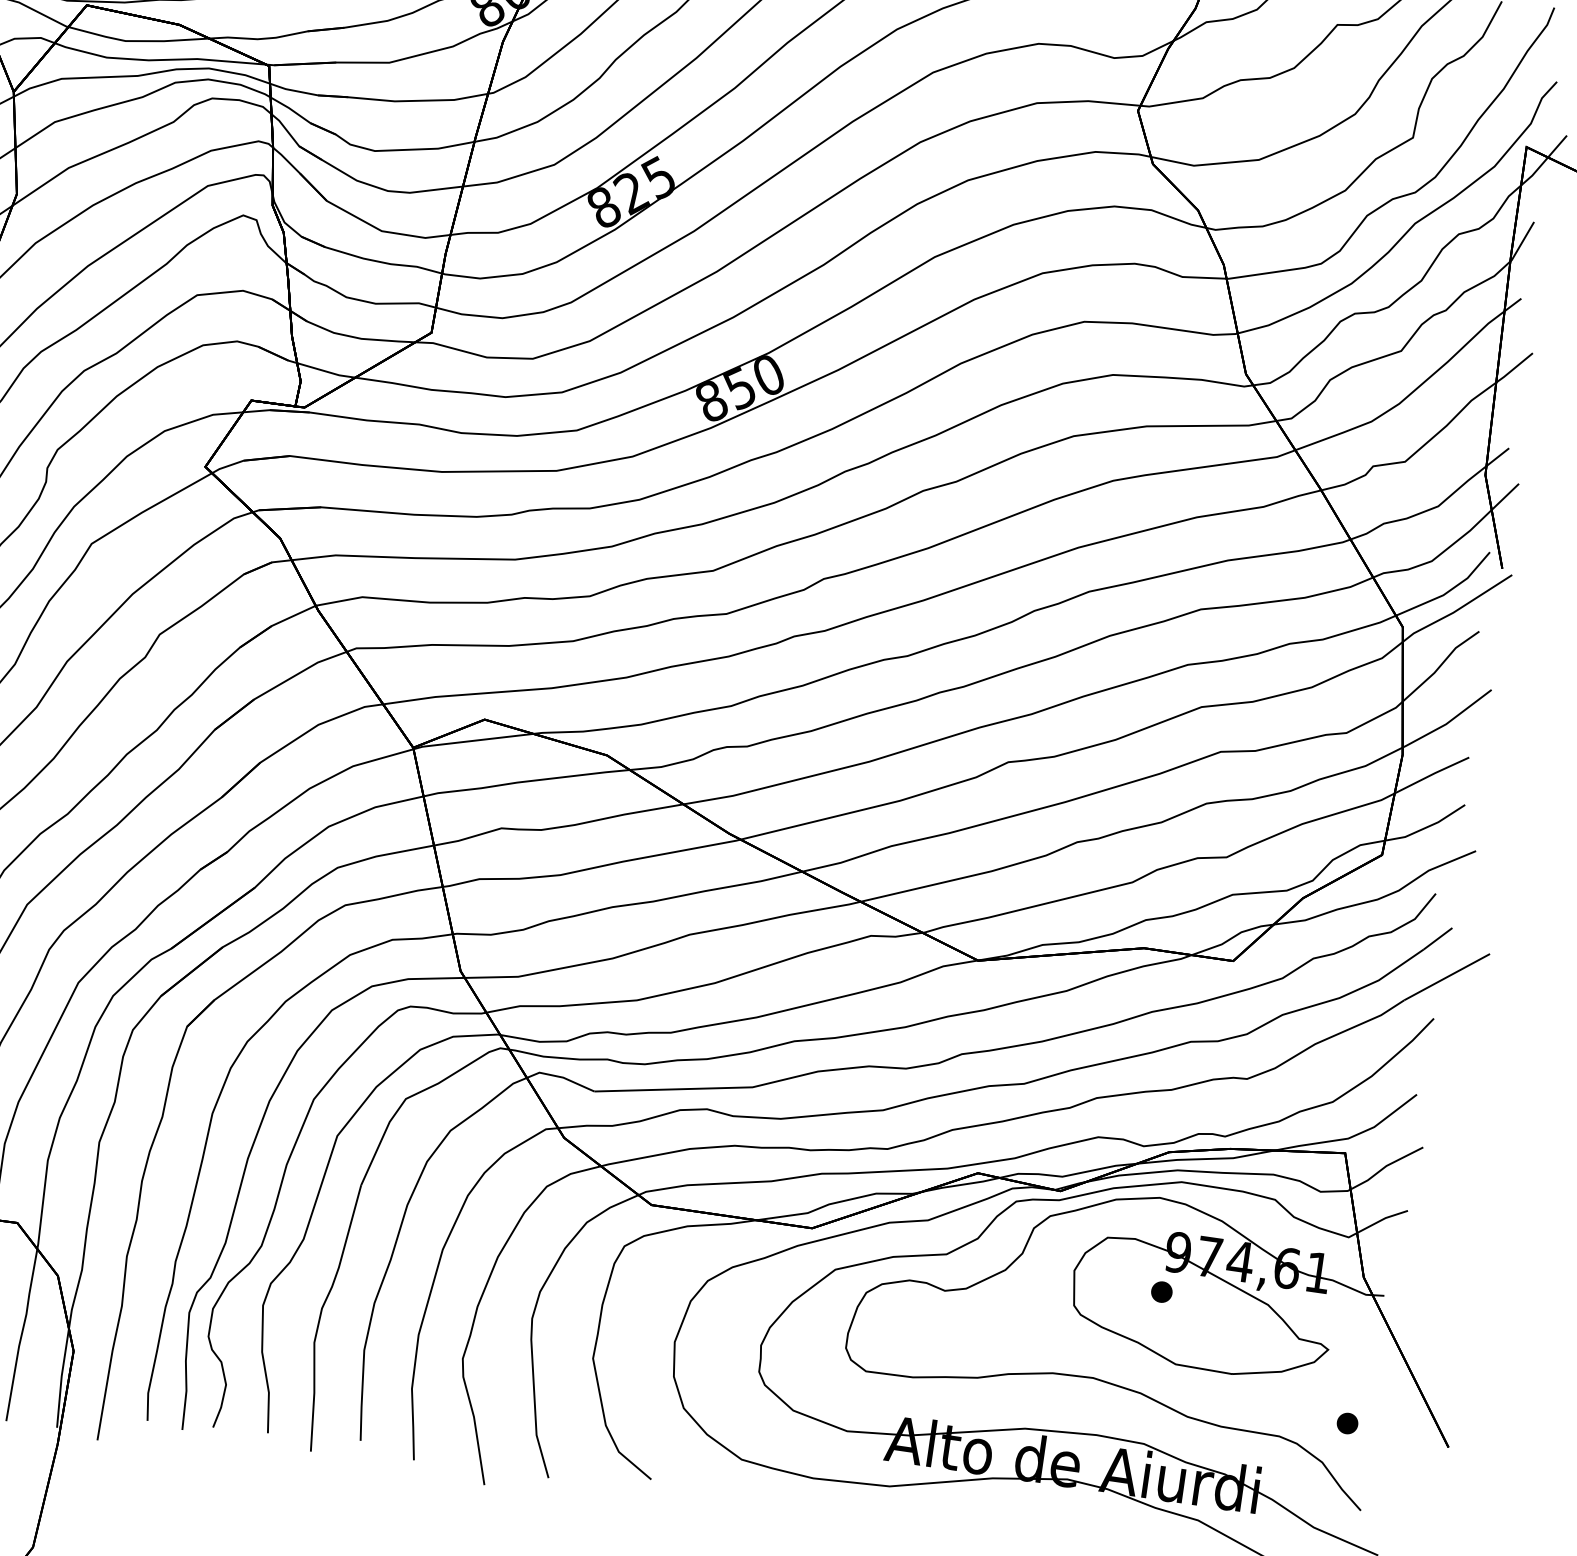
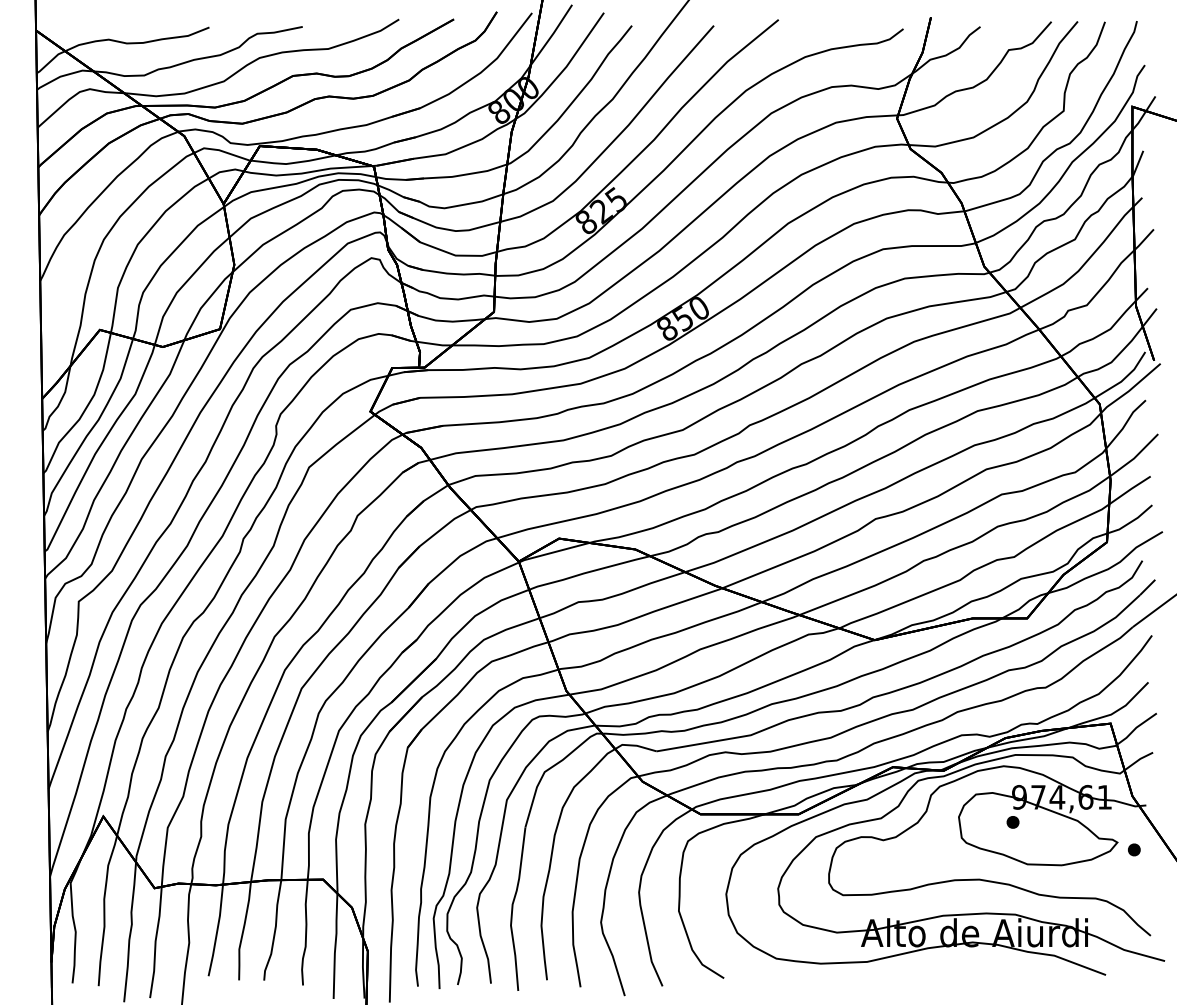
part: (1347, 1422) -> (1134, 849), moved

